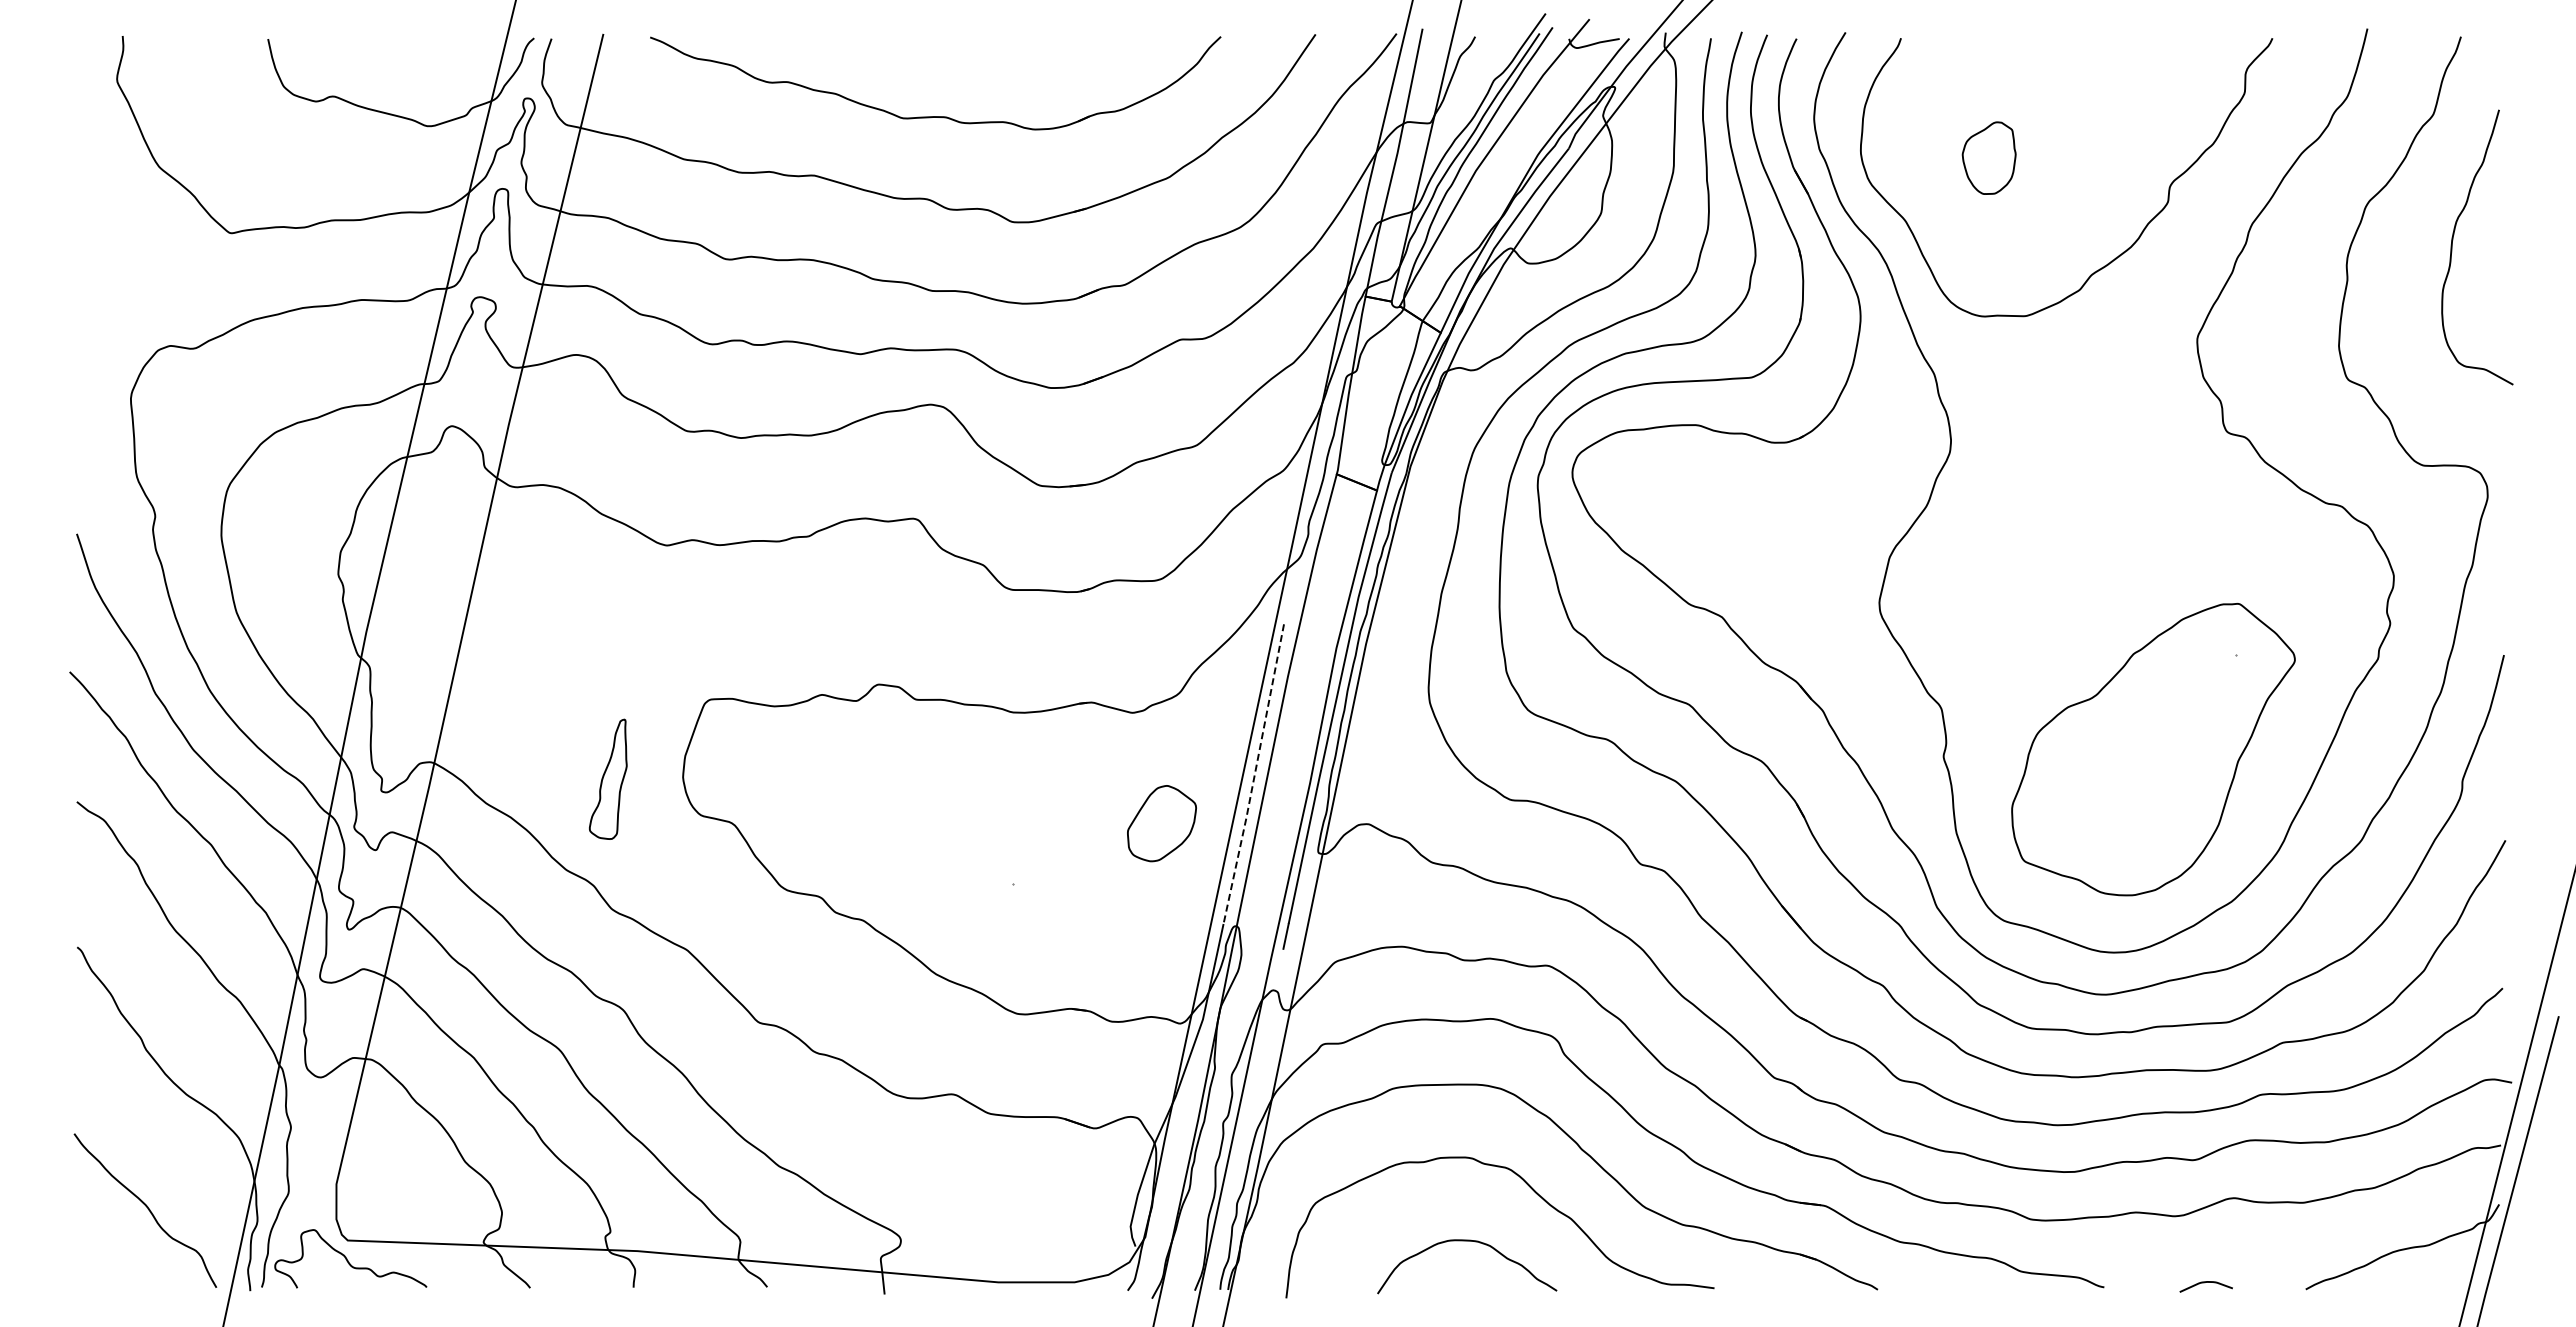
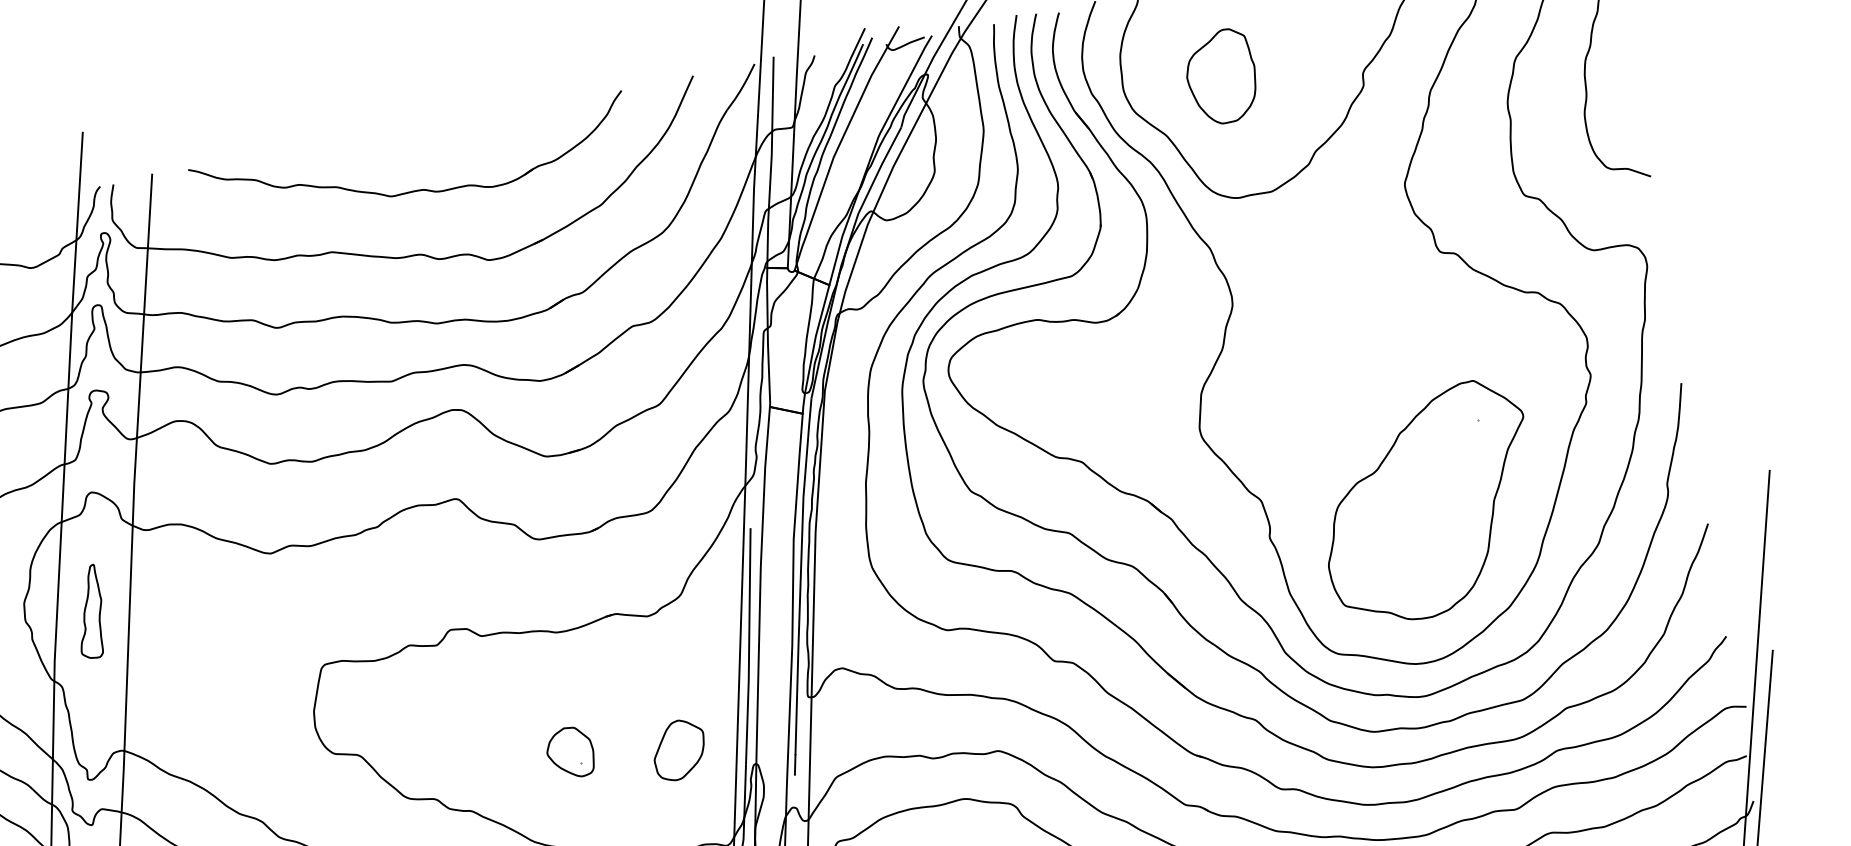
part: (1989, 157) -> (1221, 76), size x1.67
line: (1254, 775) -> (749, 647), dashed -> solid
part: (608, 778) -> (89, 611), moved
part: (1161, 823) -> (679, 749), moved
part: (1002, 868) -> (570, 752), added

